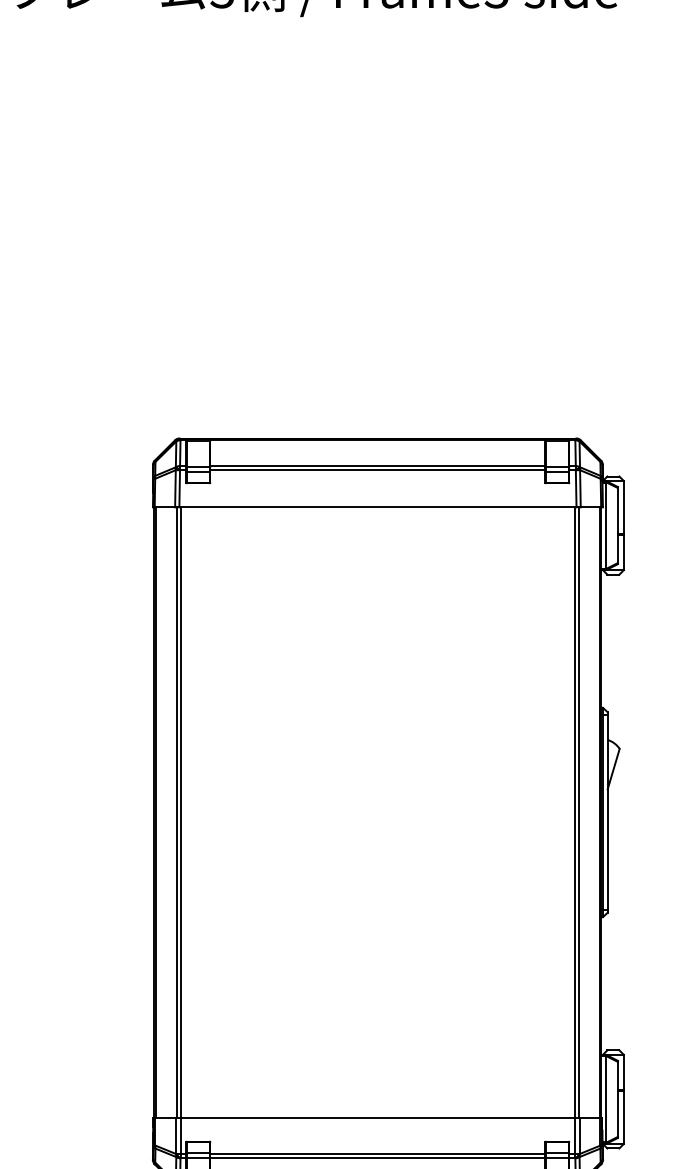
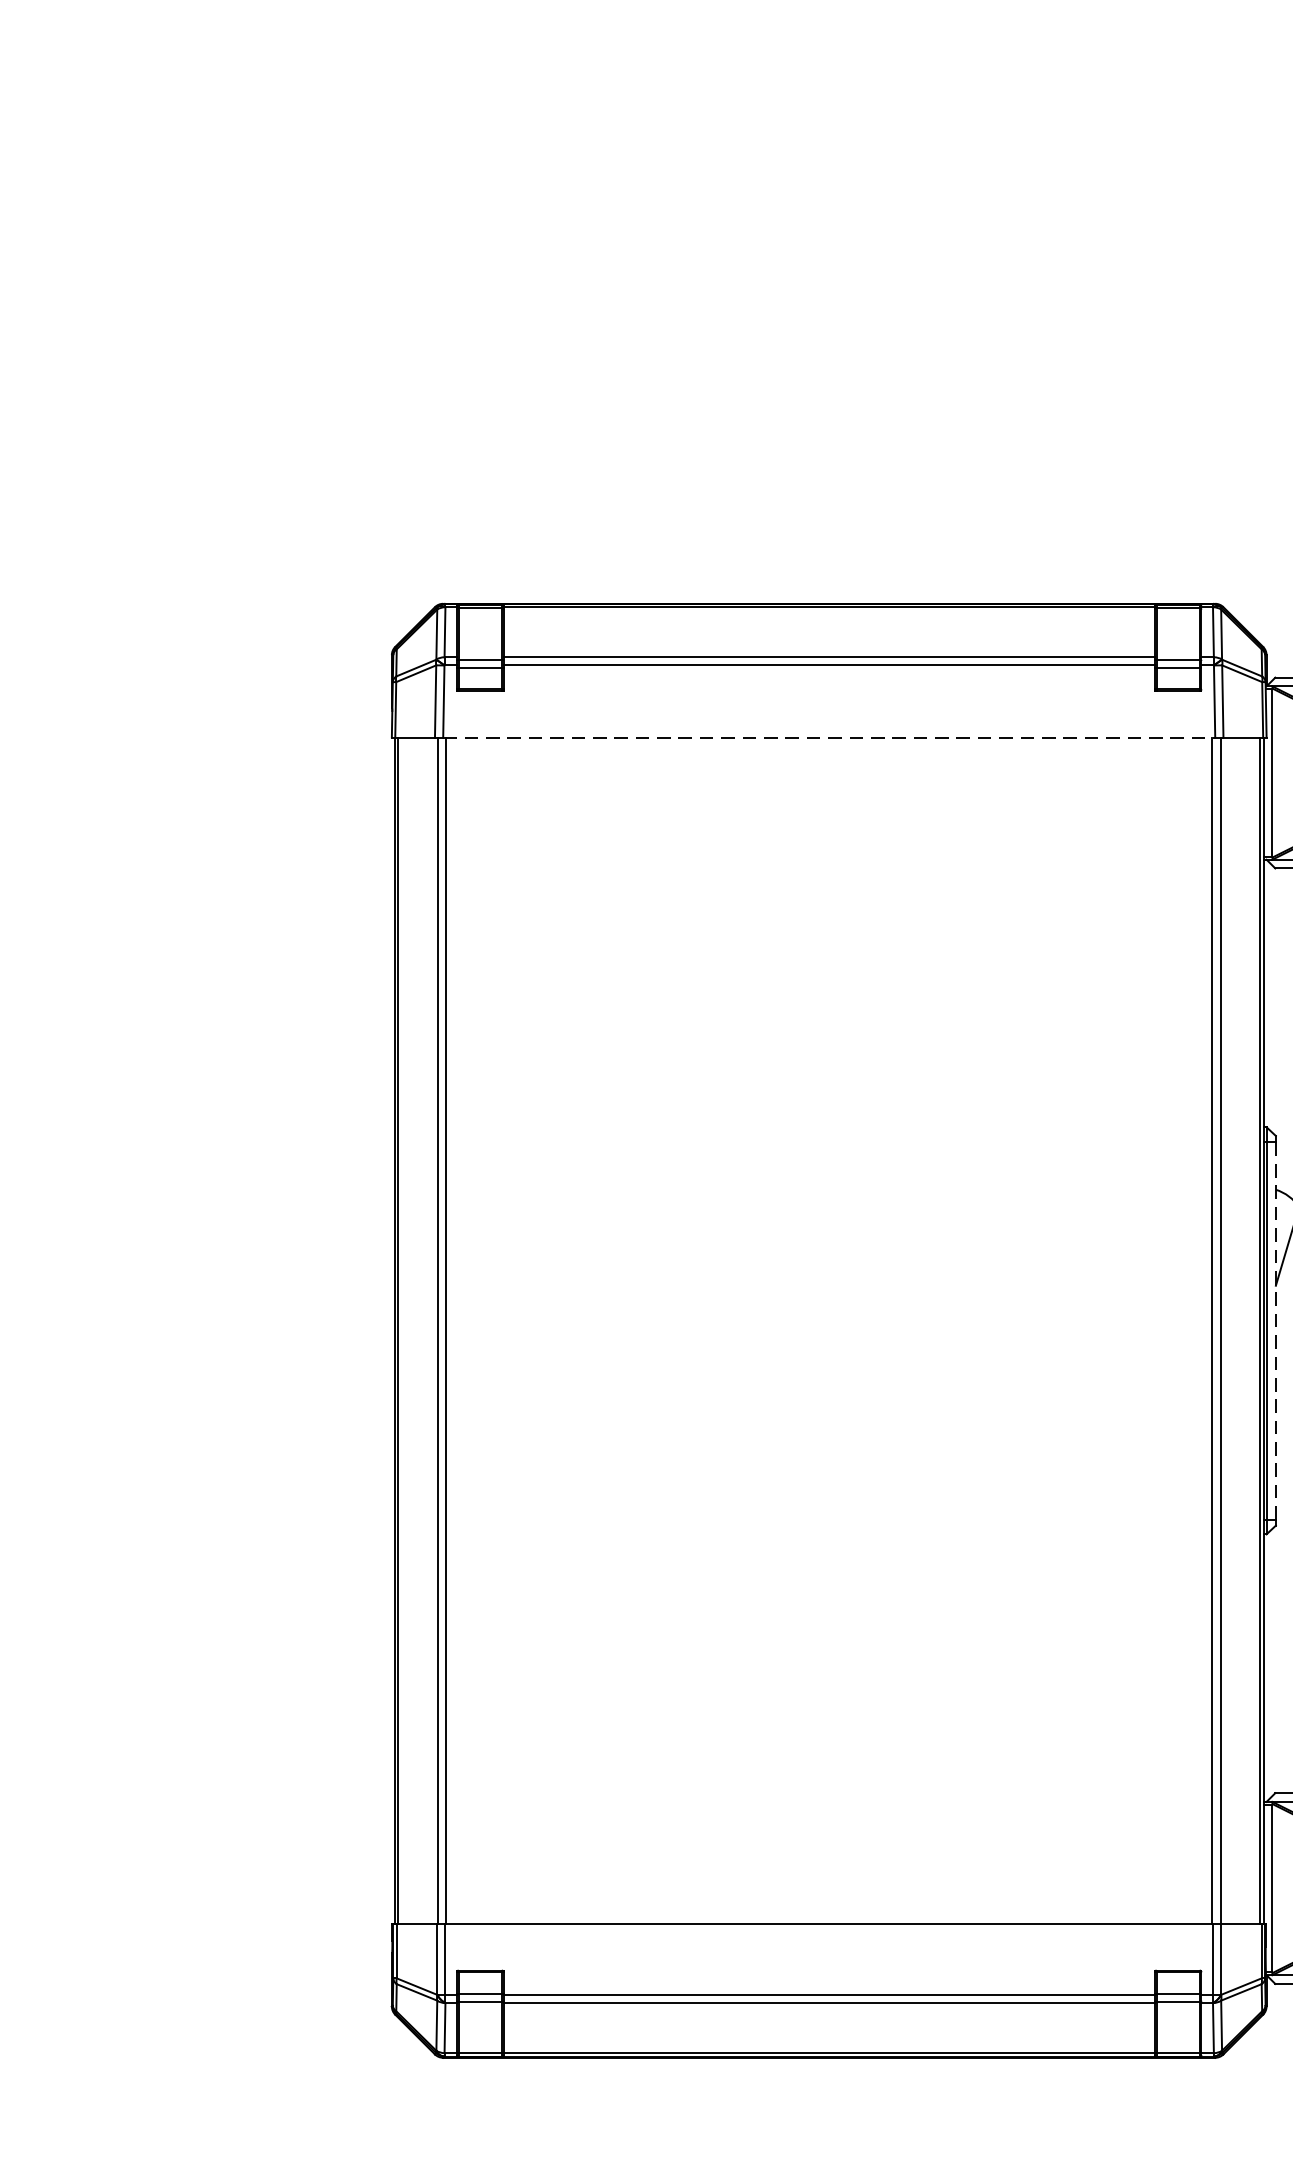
line: (377, 507) -> (828, 737), solid -> dashed
line: (607, 812) -> (1275, 1330), solid -> dashed

